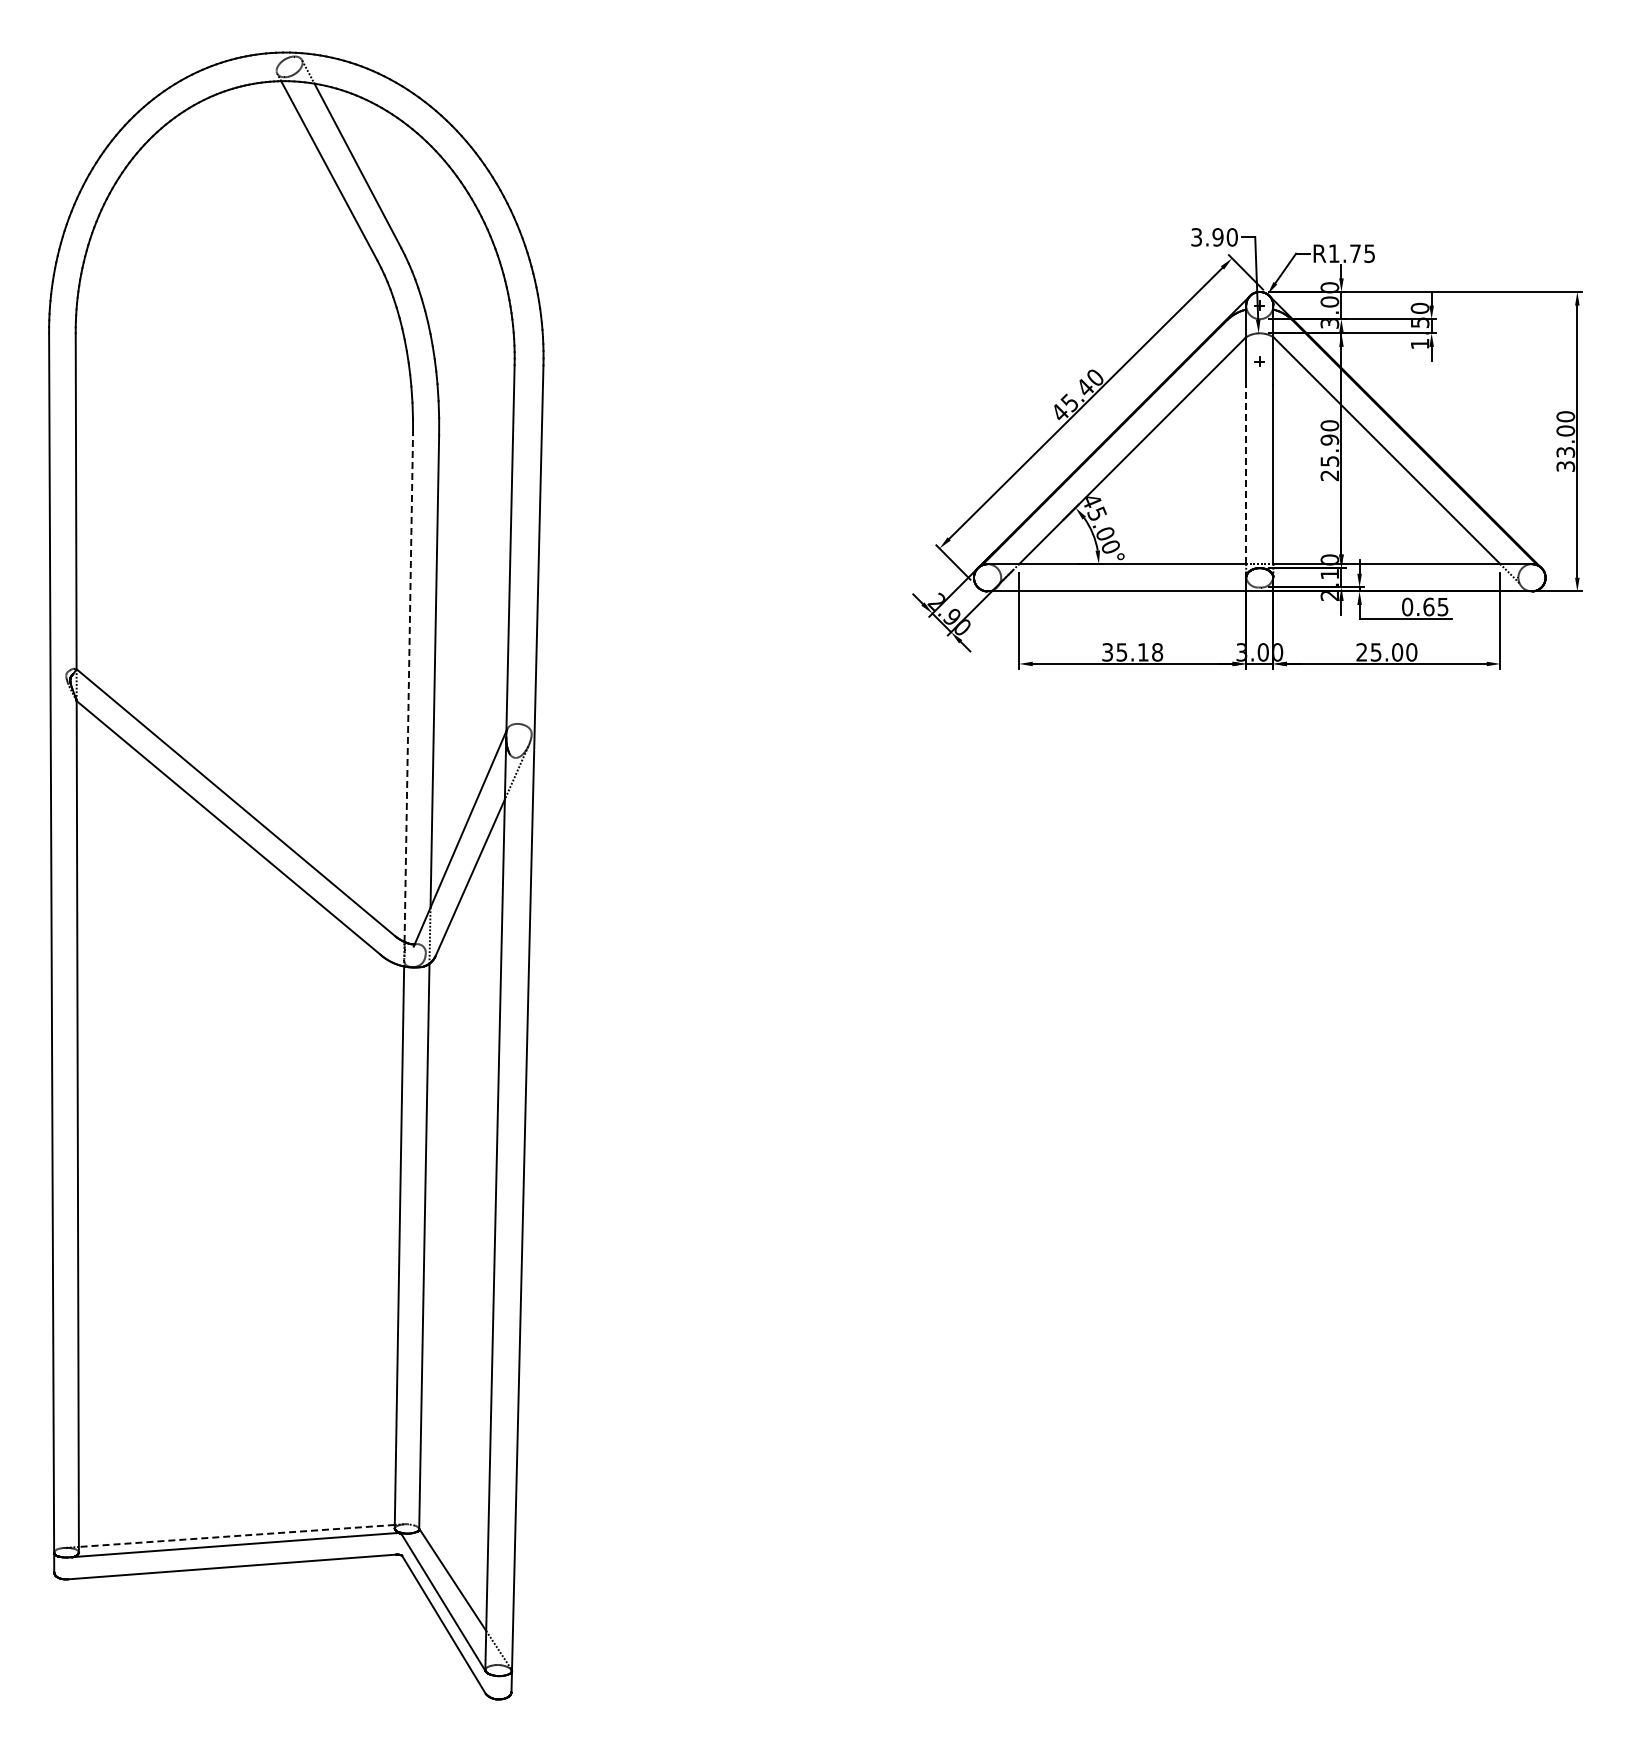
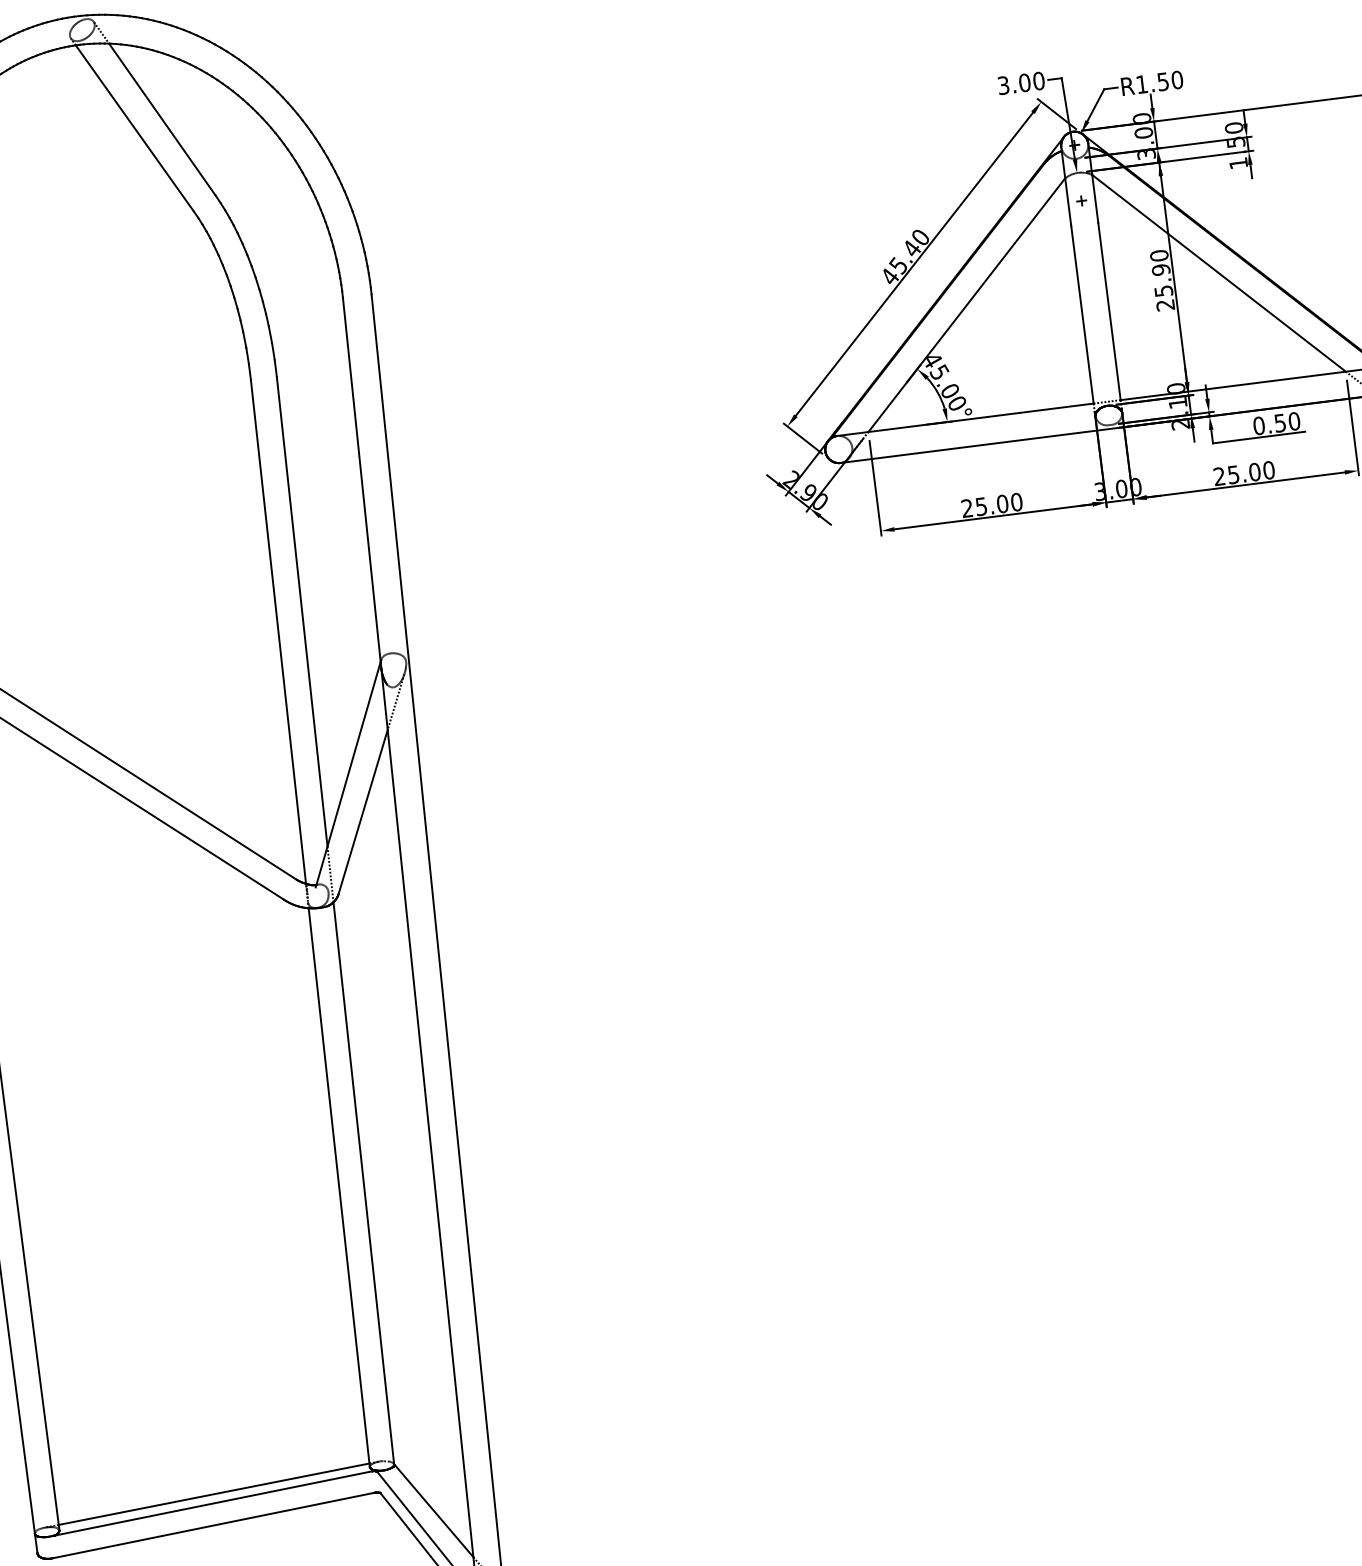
text: (1217, 237) -> (1024, 83), 3.90 -> 3.00
text: (1362, 253) -> (1170, 80), R1.75 -> R1.50
line: (1246, 474) -> (1082, 314), dashed -> solid
text: (1435, 606) -> (1286, 421), 0.65 -> 0.50
text: (1132, 652) -> (991, 505), 35.18 -> 25.00
line: (408, 688) -> (278, 631), dashed -> solid
line: (236, 1536) -> (213, 1494), dashed -> solid

